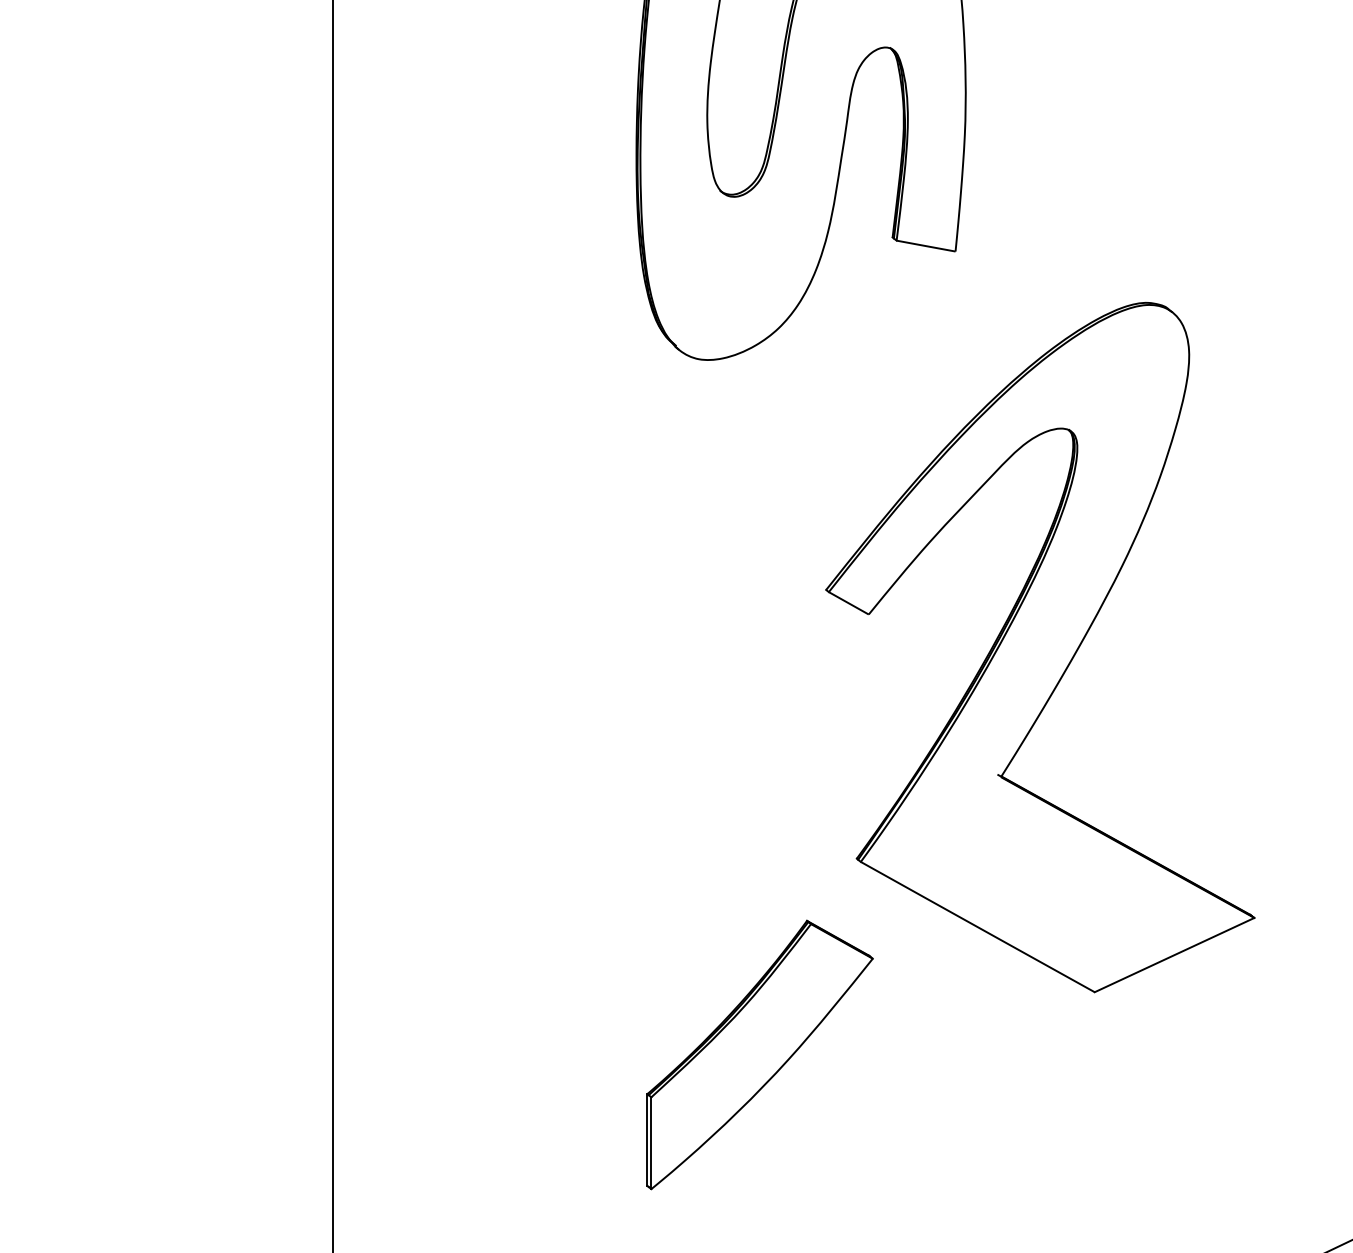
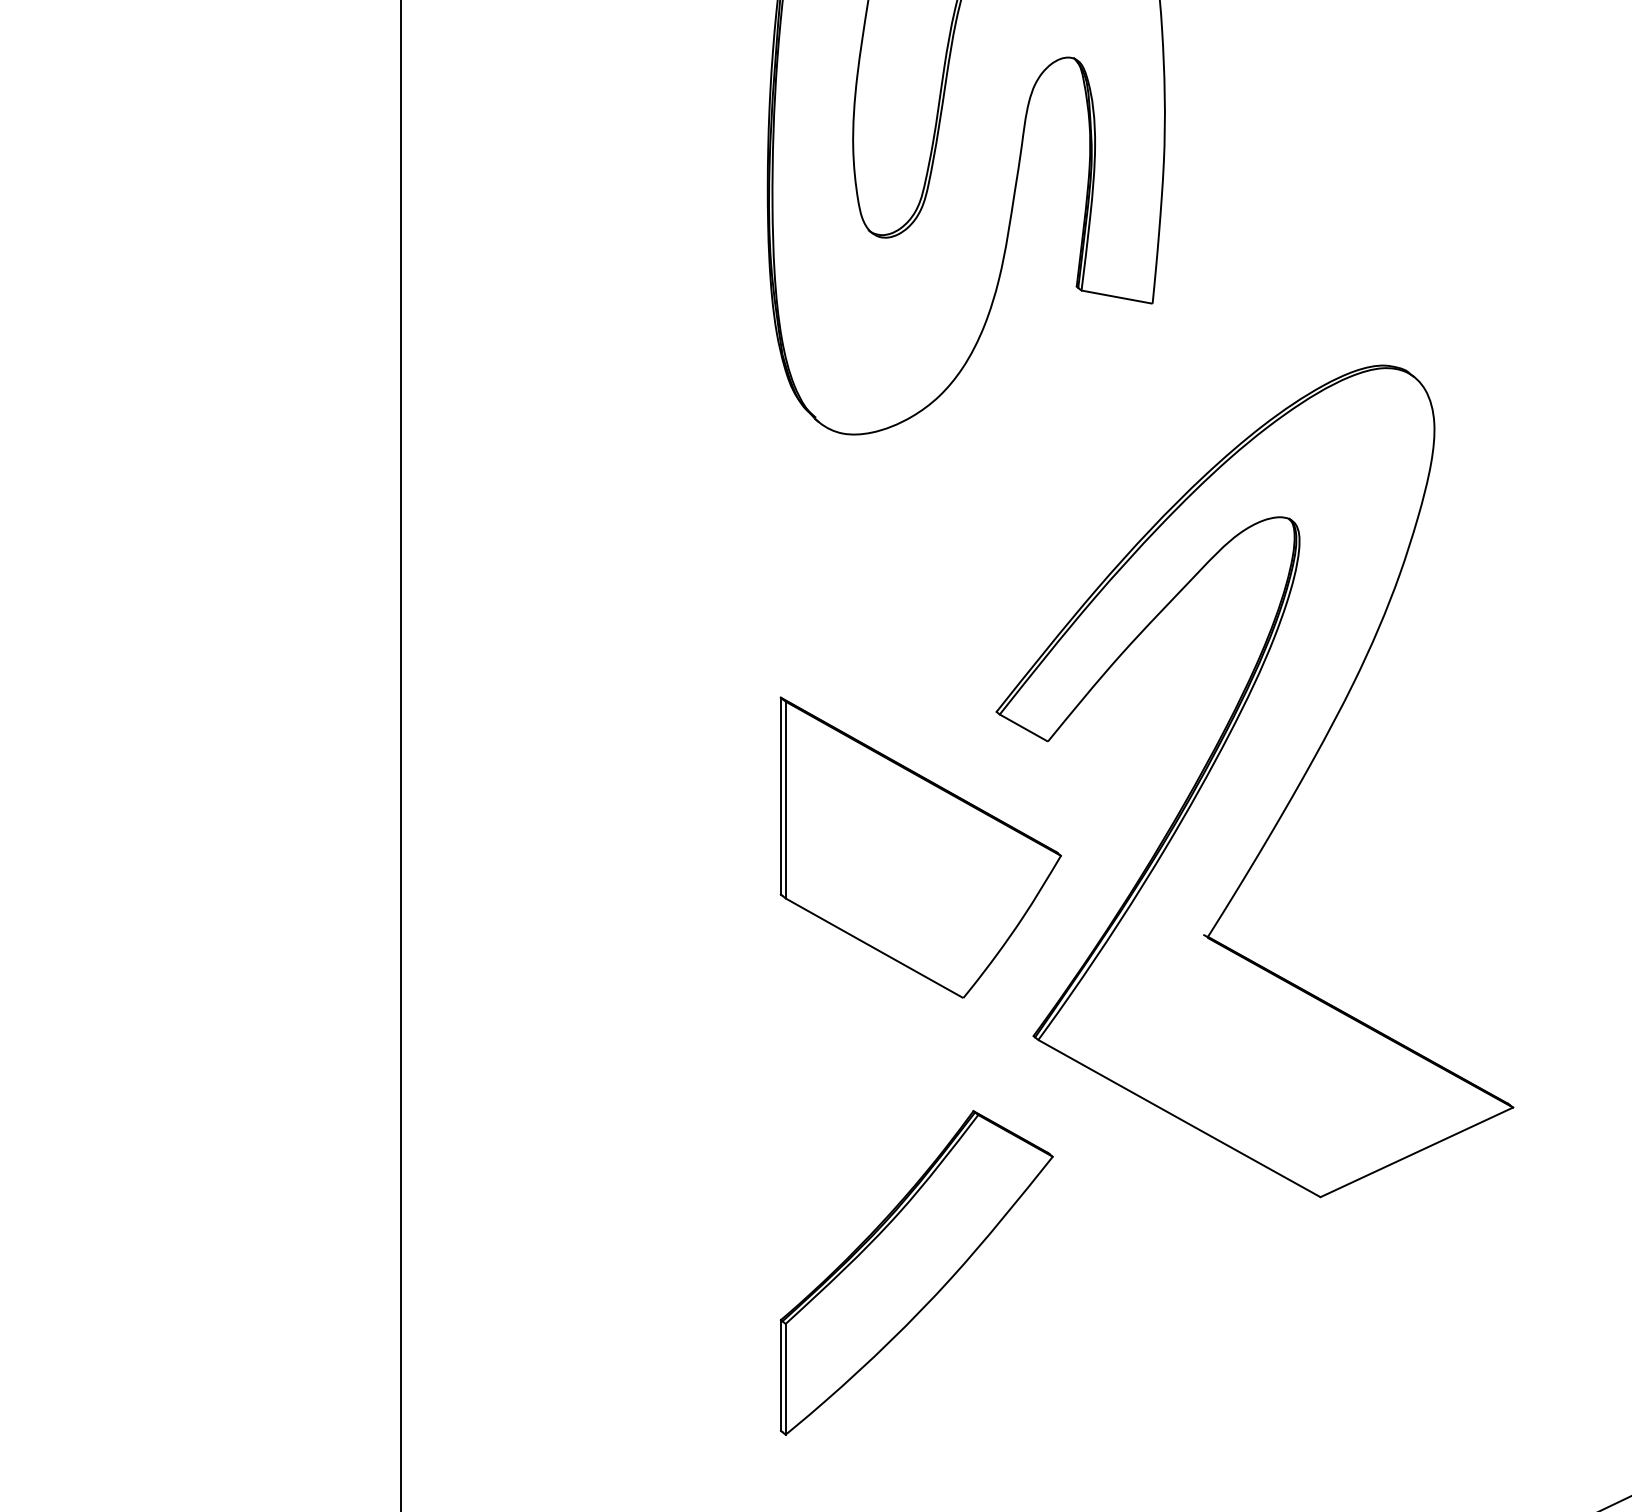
part: (763, 702) -> (920, 847), added

